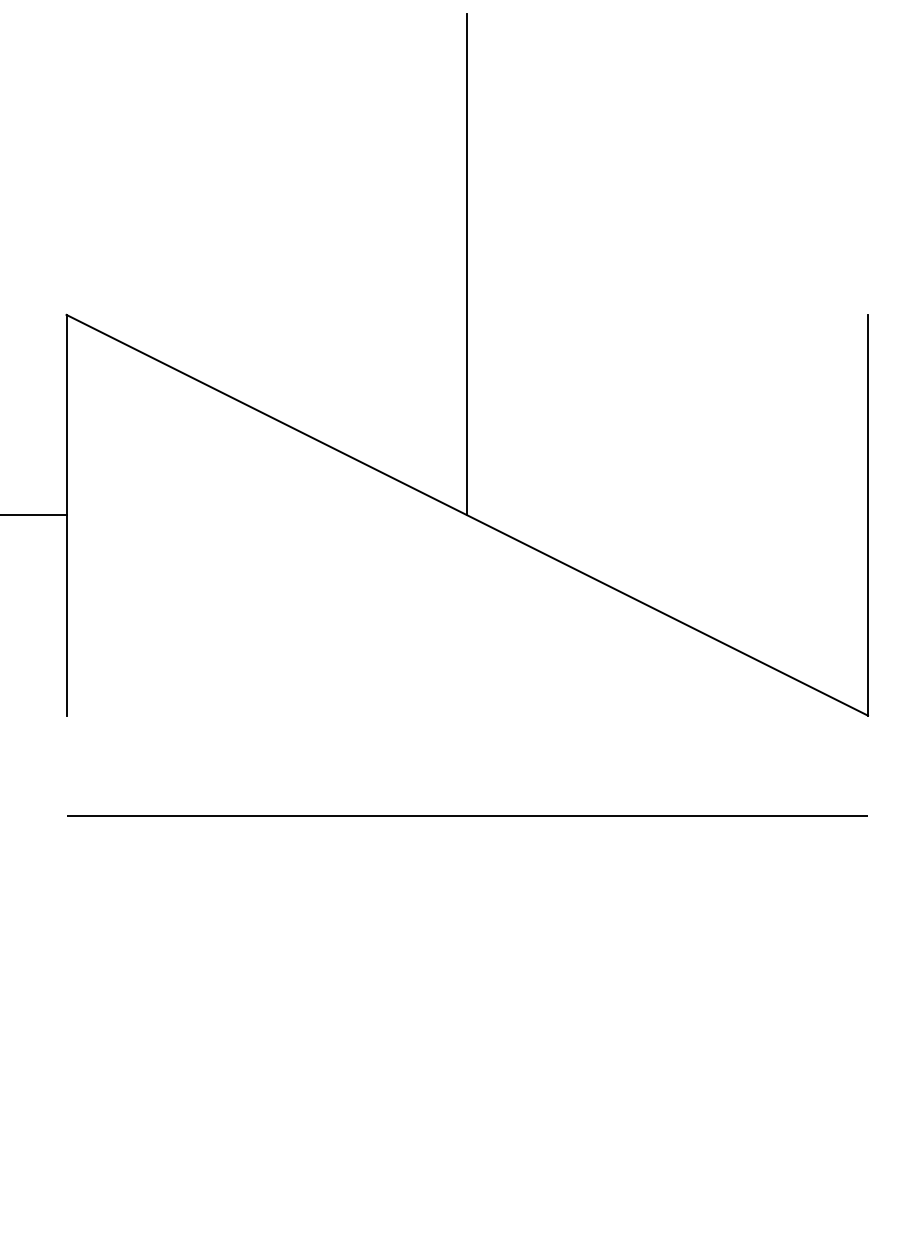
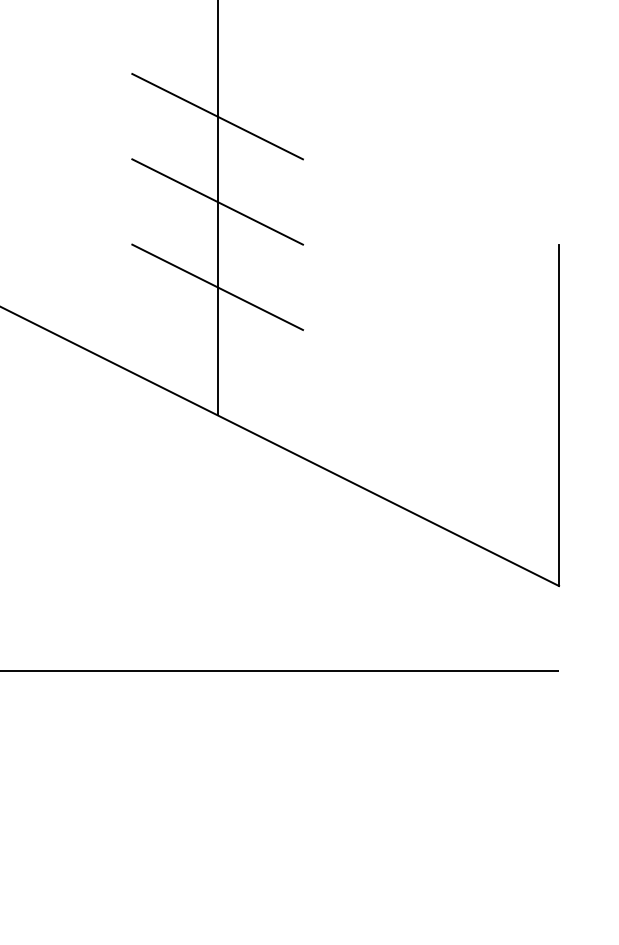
line: (467, 164) -> (217, 116), added
line: (467, 264) -> (217, 201), added
line: (467, 364) -> (217, 286), added

